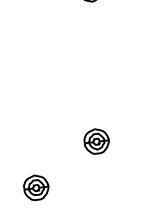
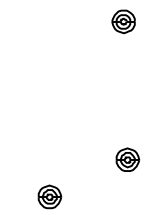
part: (96, 141) -> (127, 159), moved

